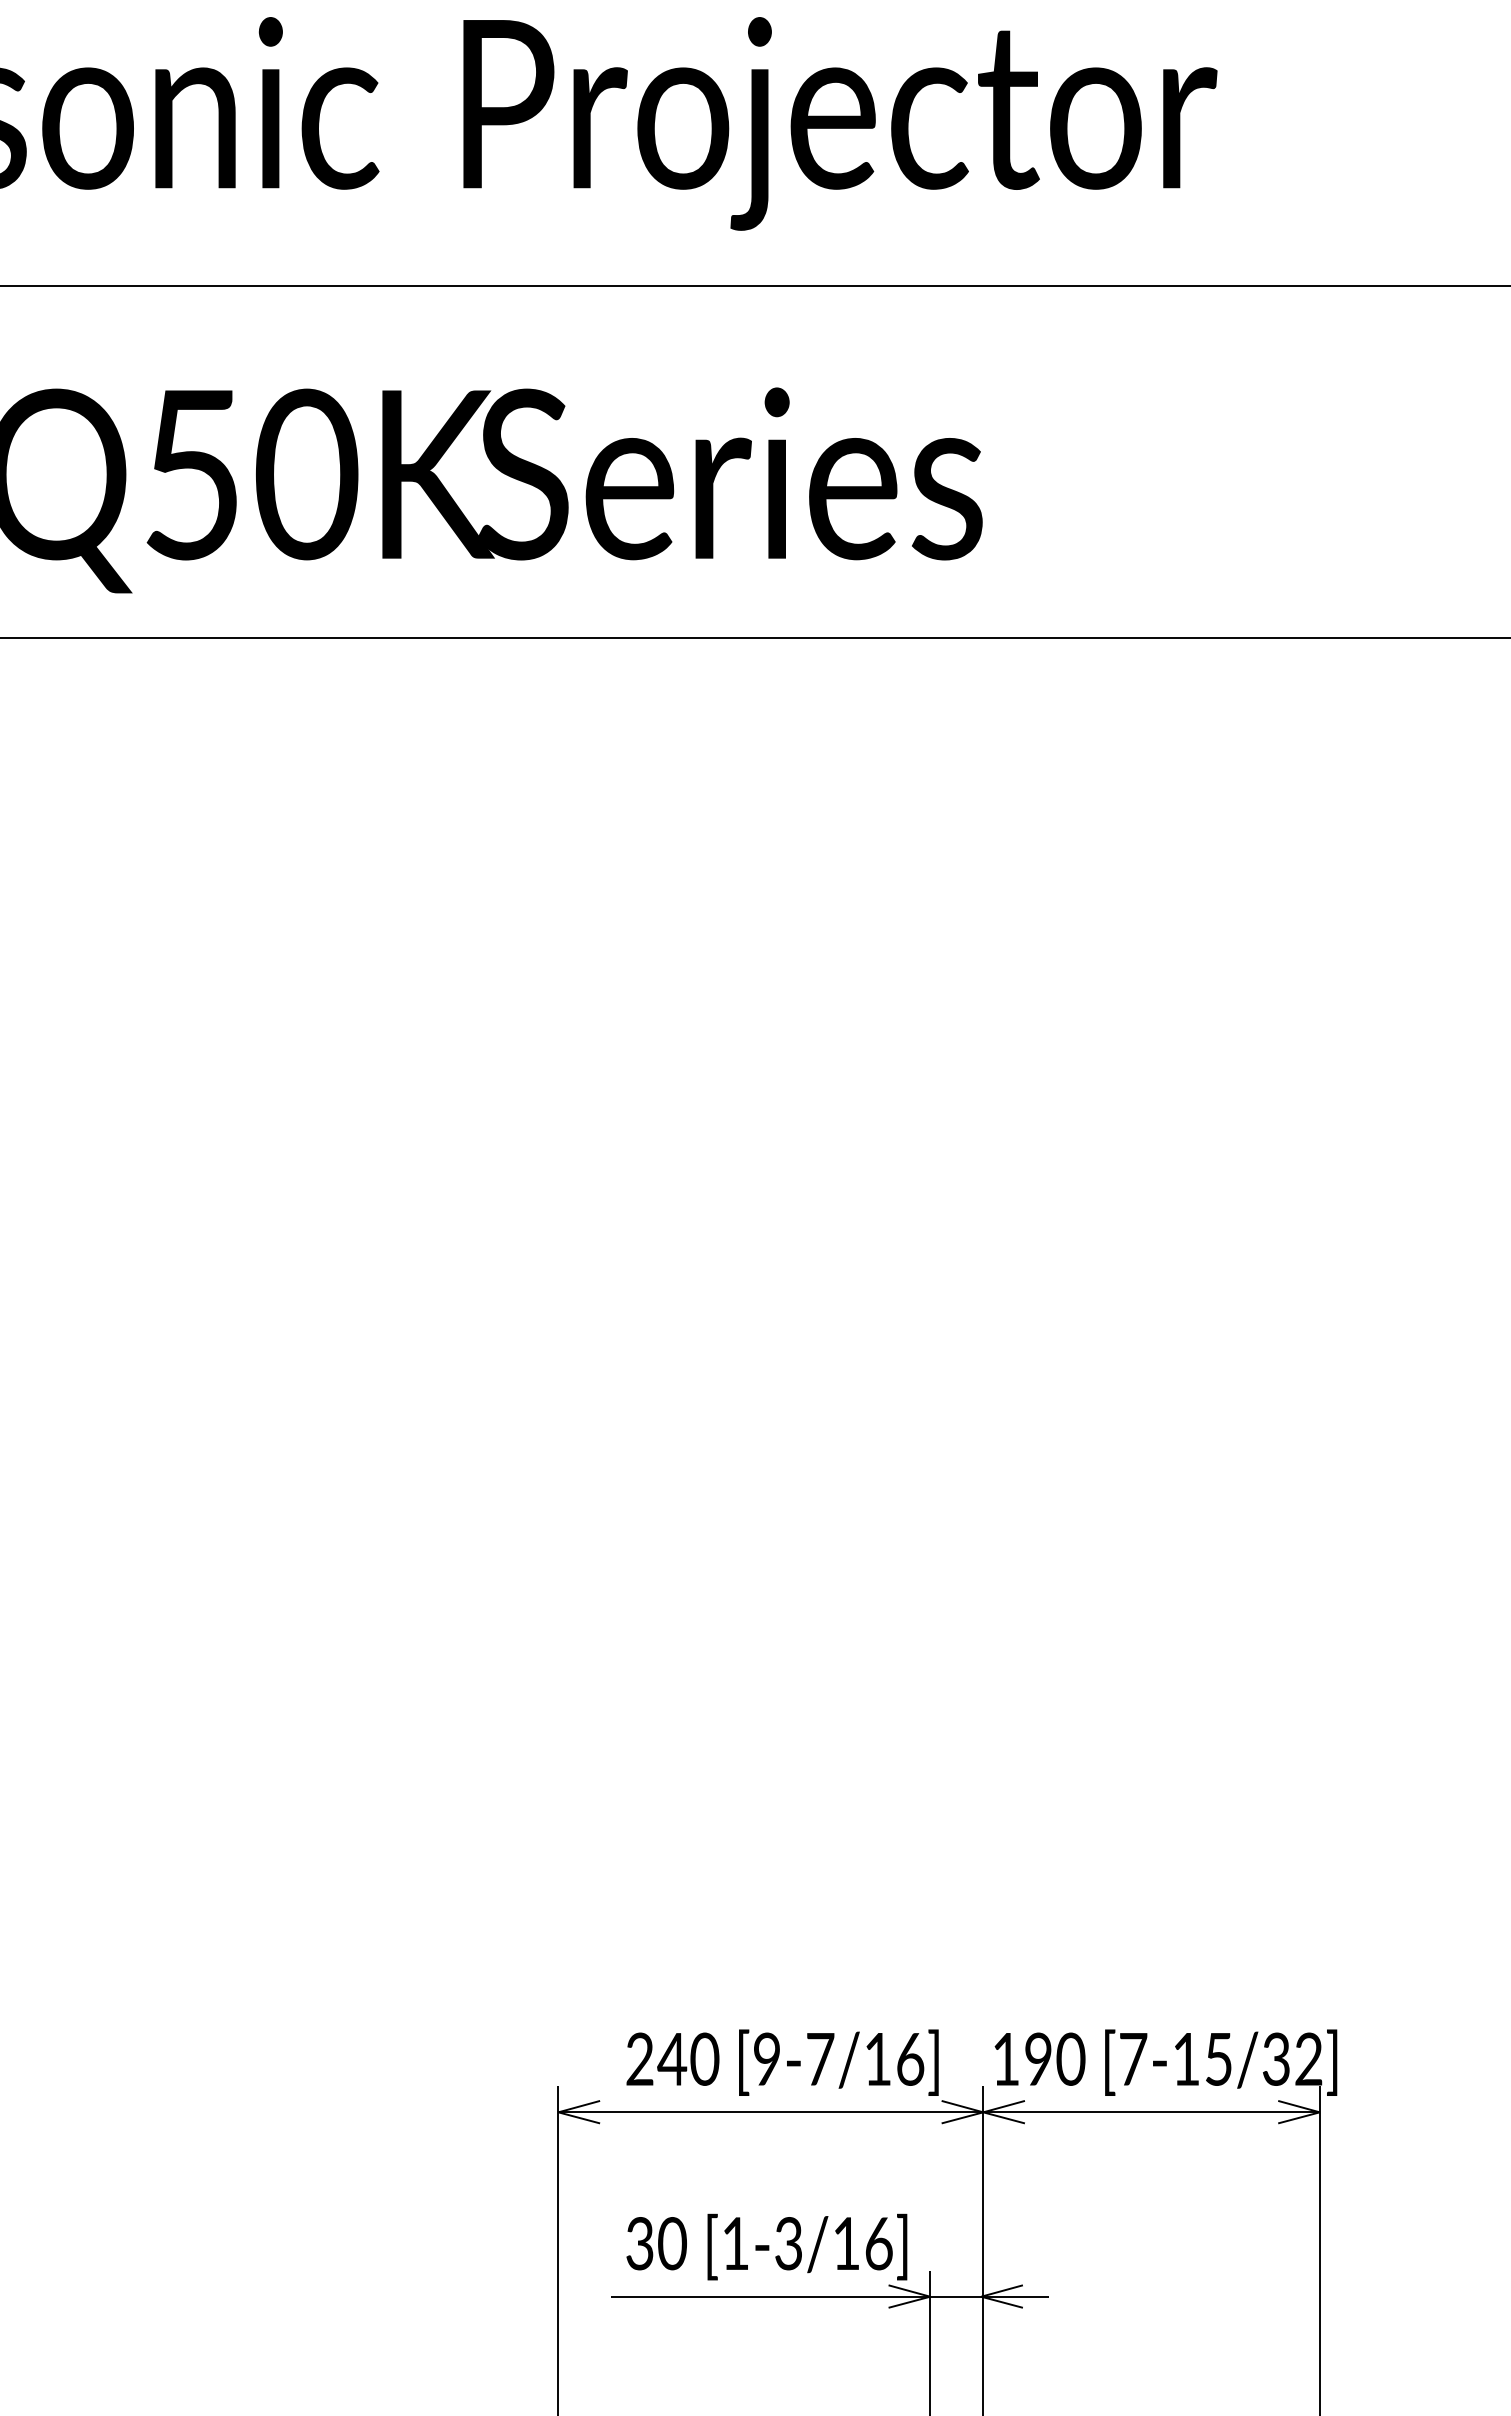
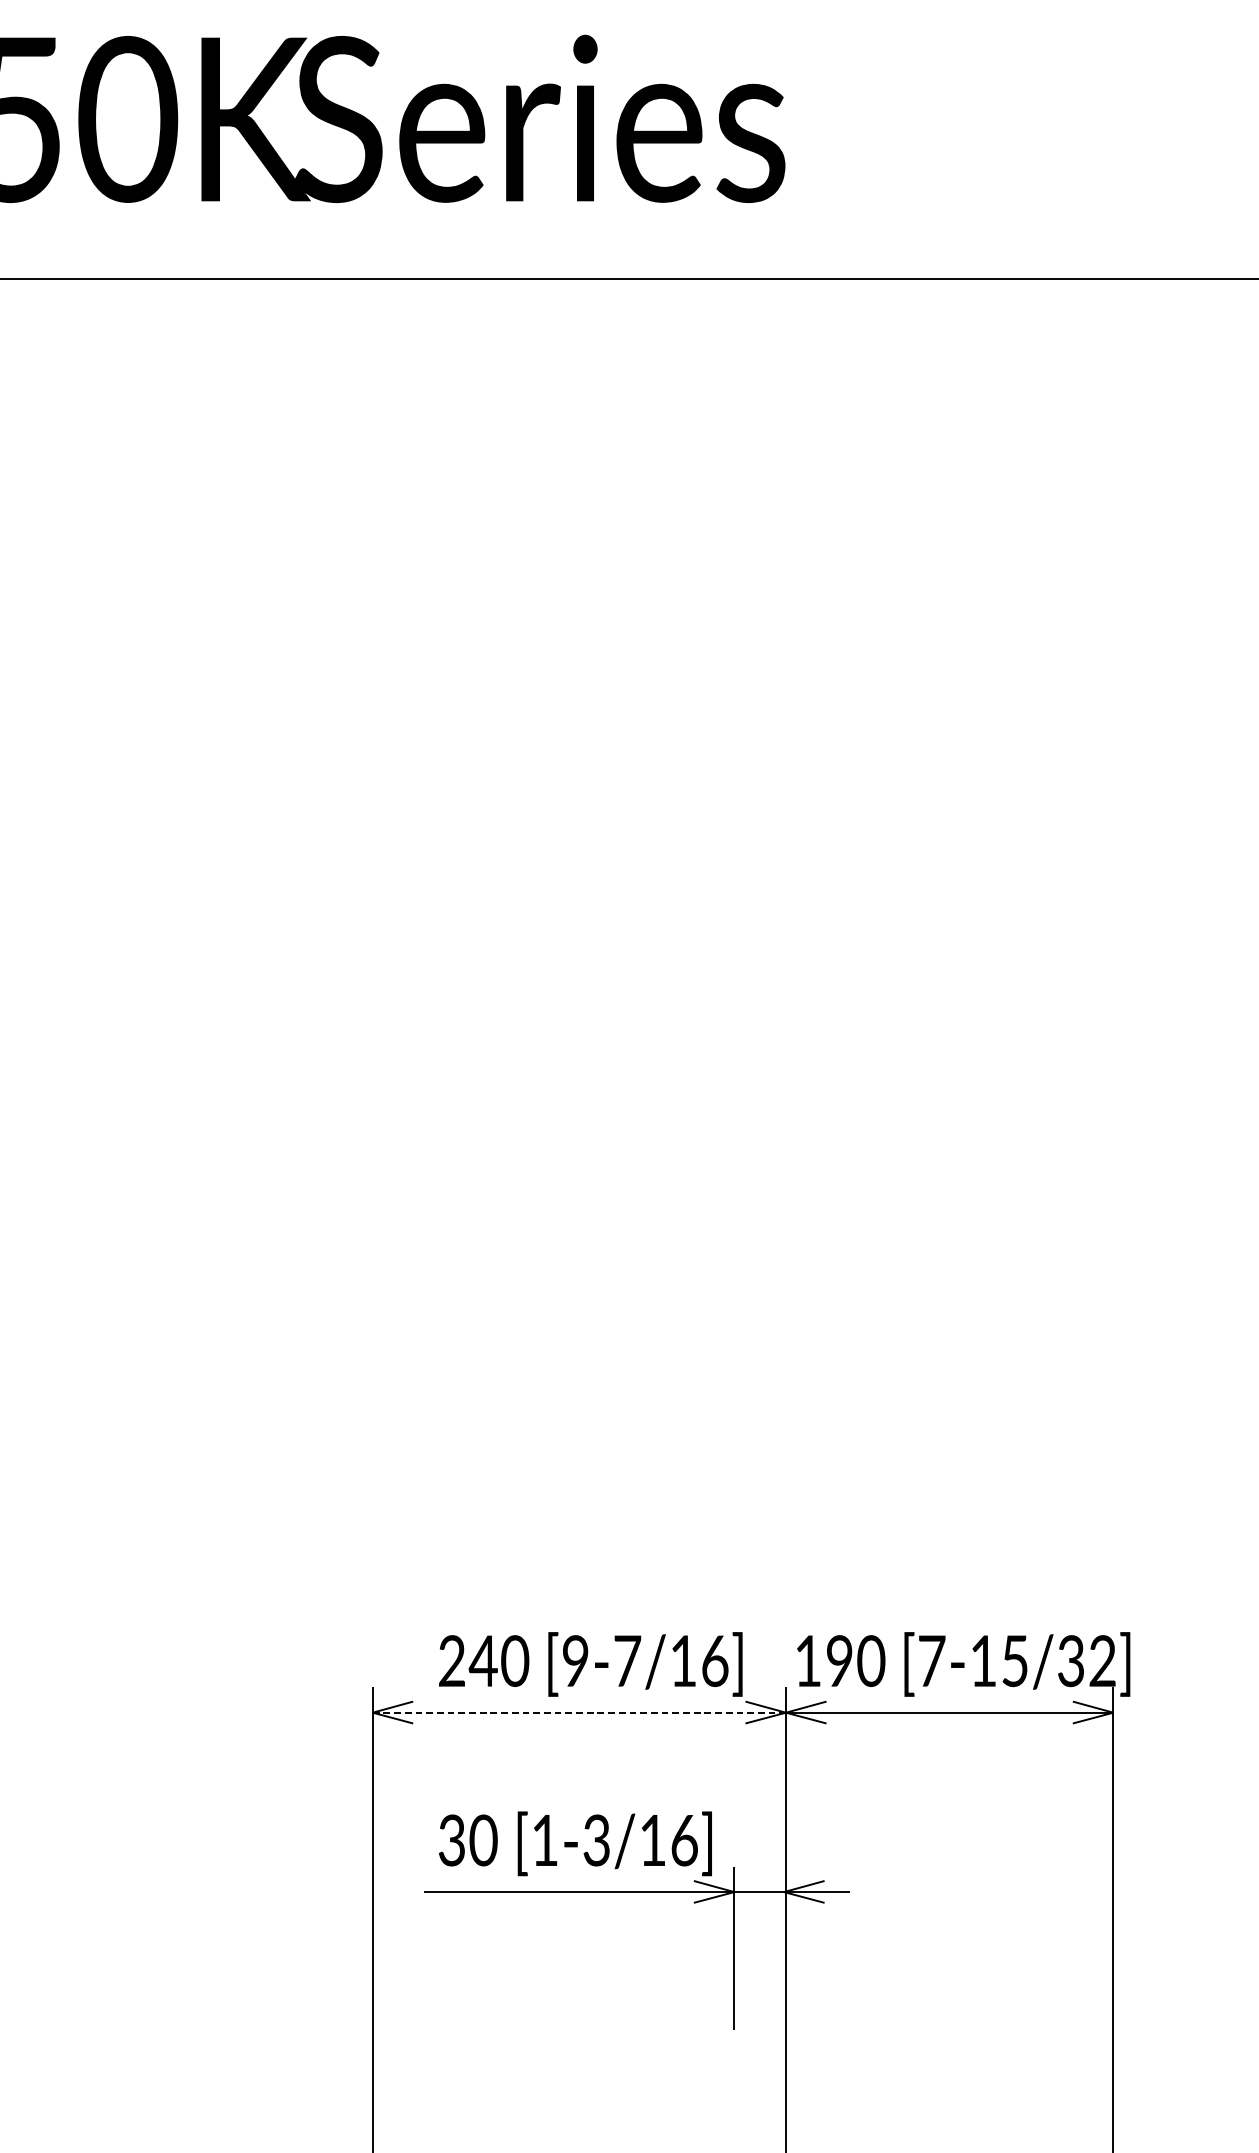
line: (771, 2112) -> (579, 1712), solid -> dashed

